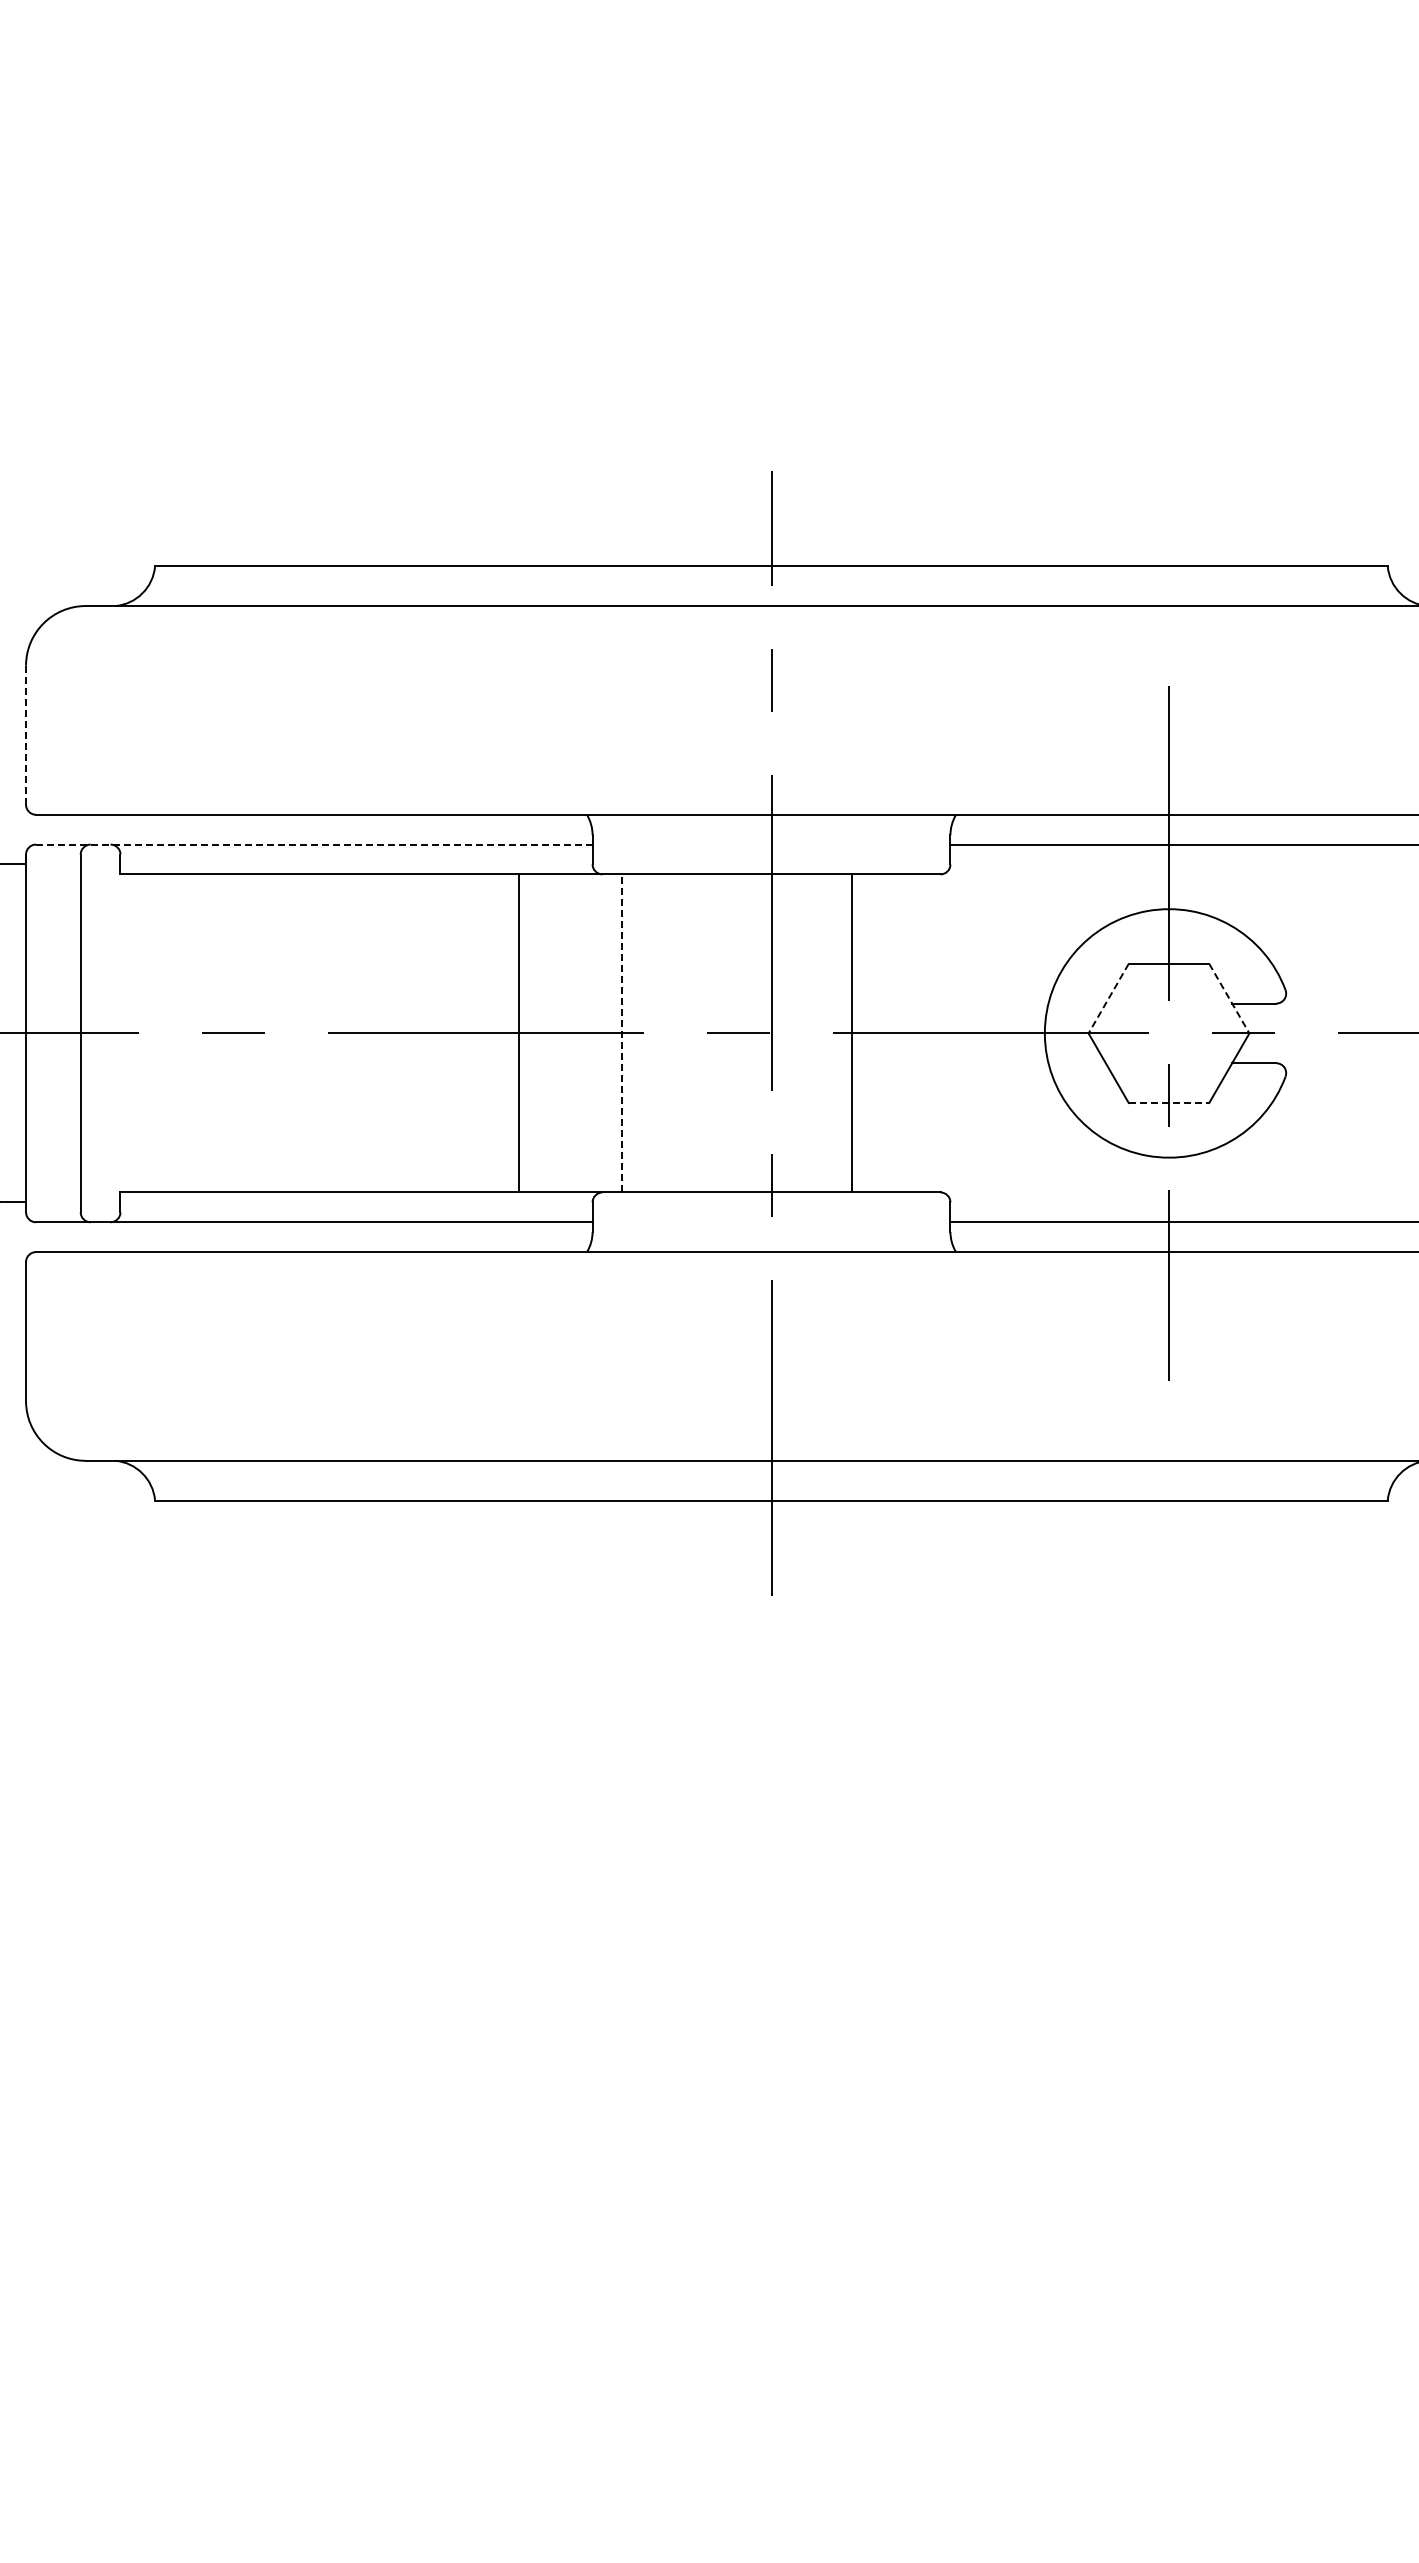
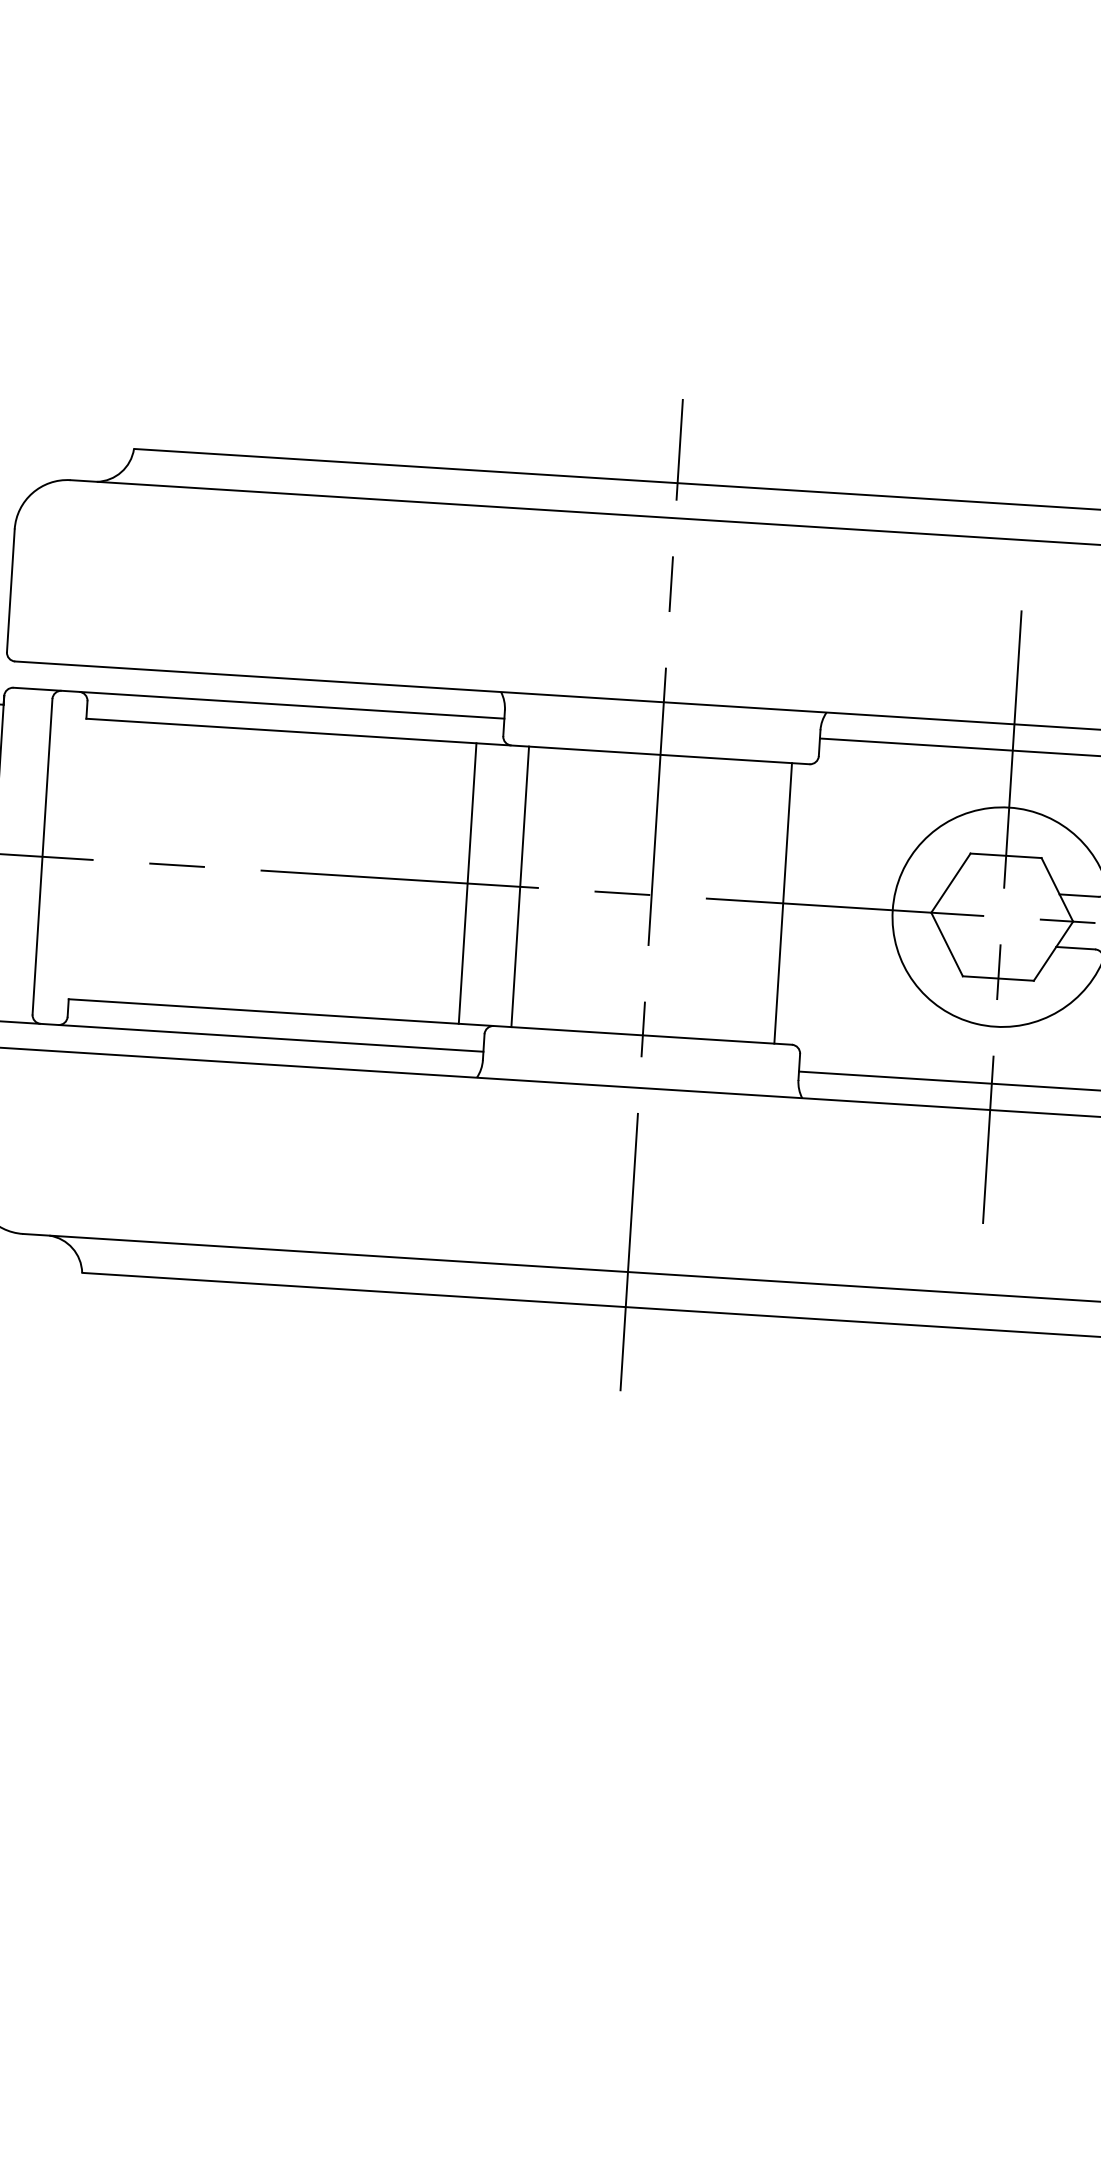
line: (26, 735) -> (11, 591), dashed -> solid
line: (313, 844) -> (258, 703), dashed -> solid
line: (1108, 999) -> (950, 883), dashed -> solid
line: (1229, 999) -> (1057, 890), dashed -> solid
line: (622, 1032) -> (520, 886), dashed -> solid
line: (518, 1033) -> (467, 883), moved
line: (851, 1033) -> (783, 903), moved
line: (1169, 1103) -> (998, 978), dashed -> solid

